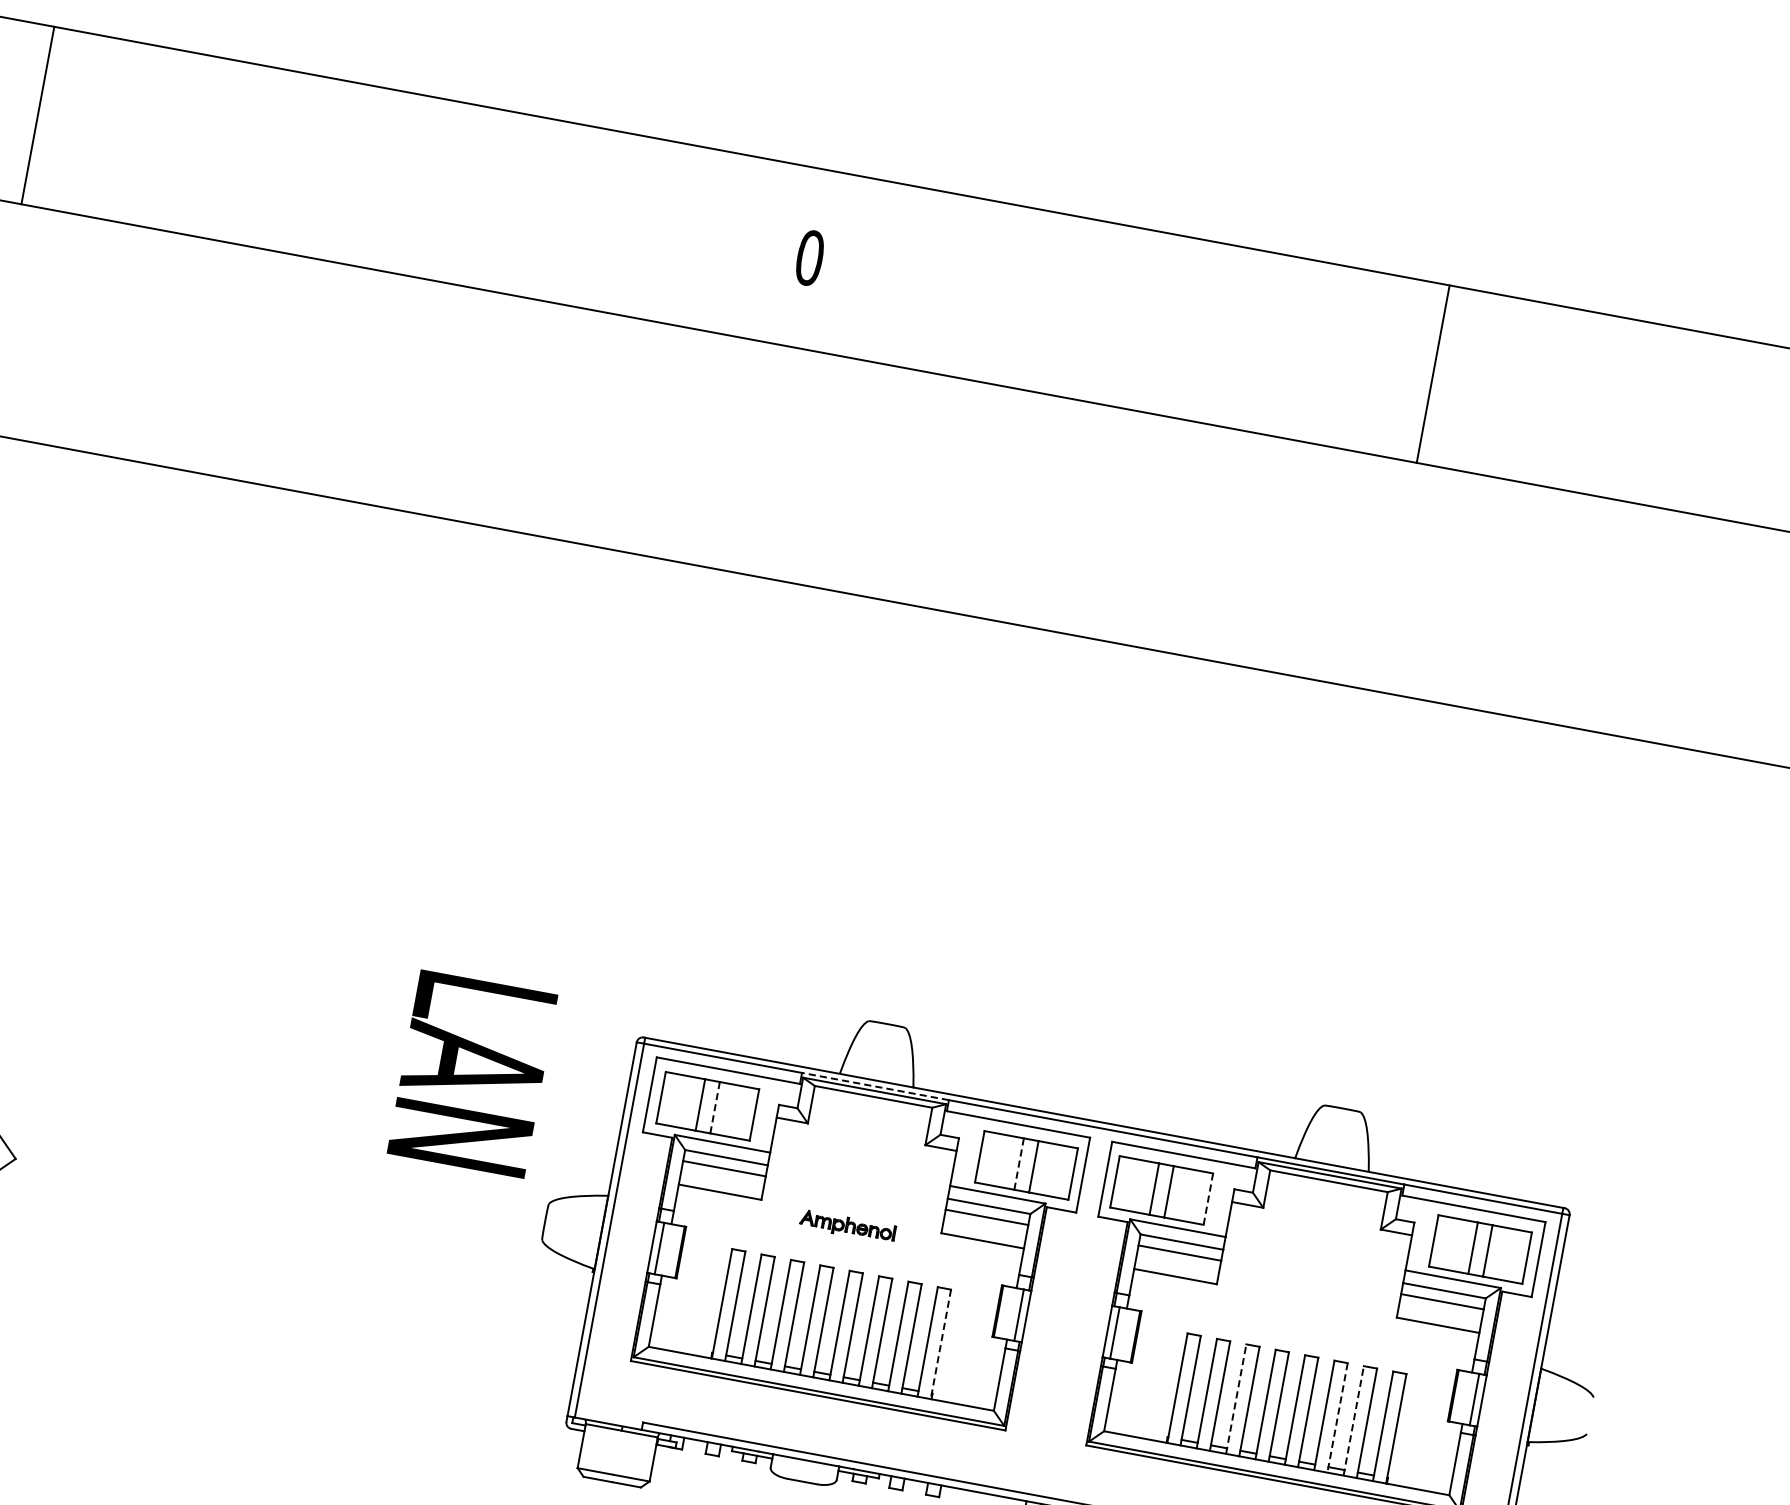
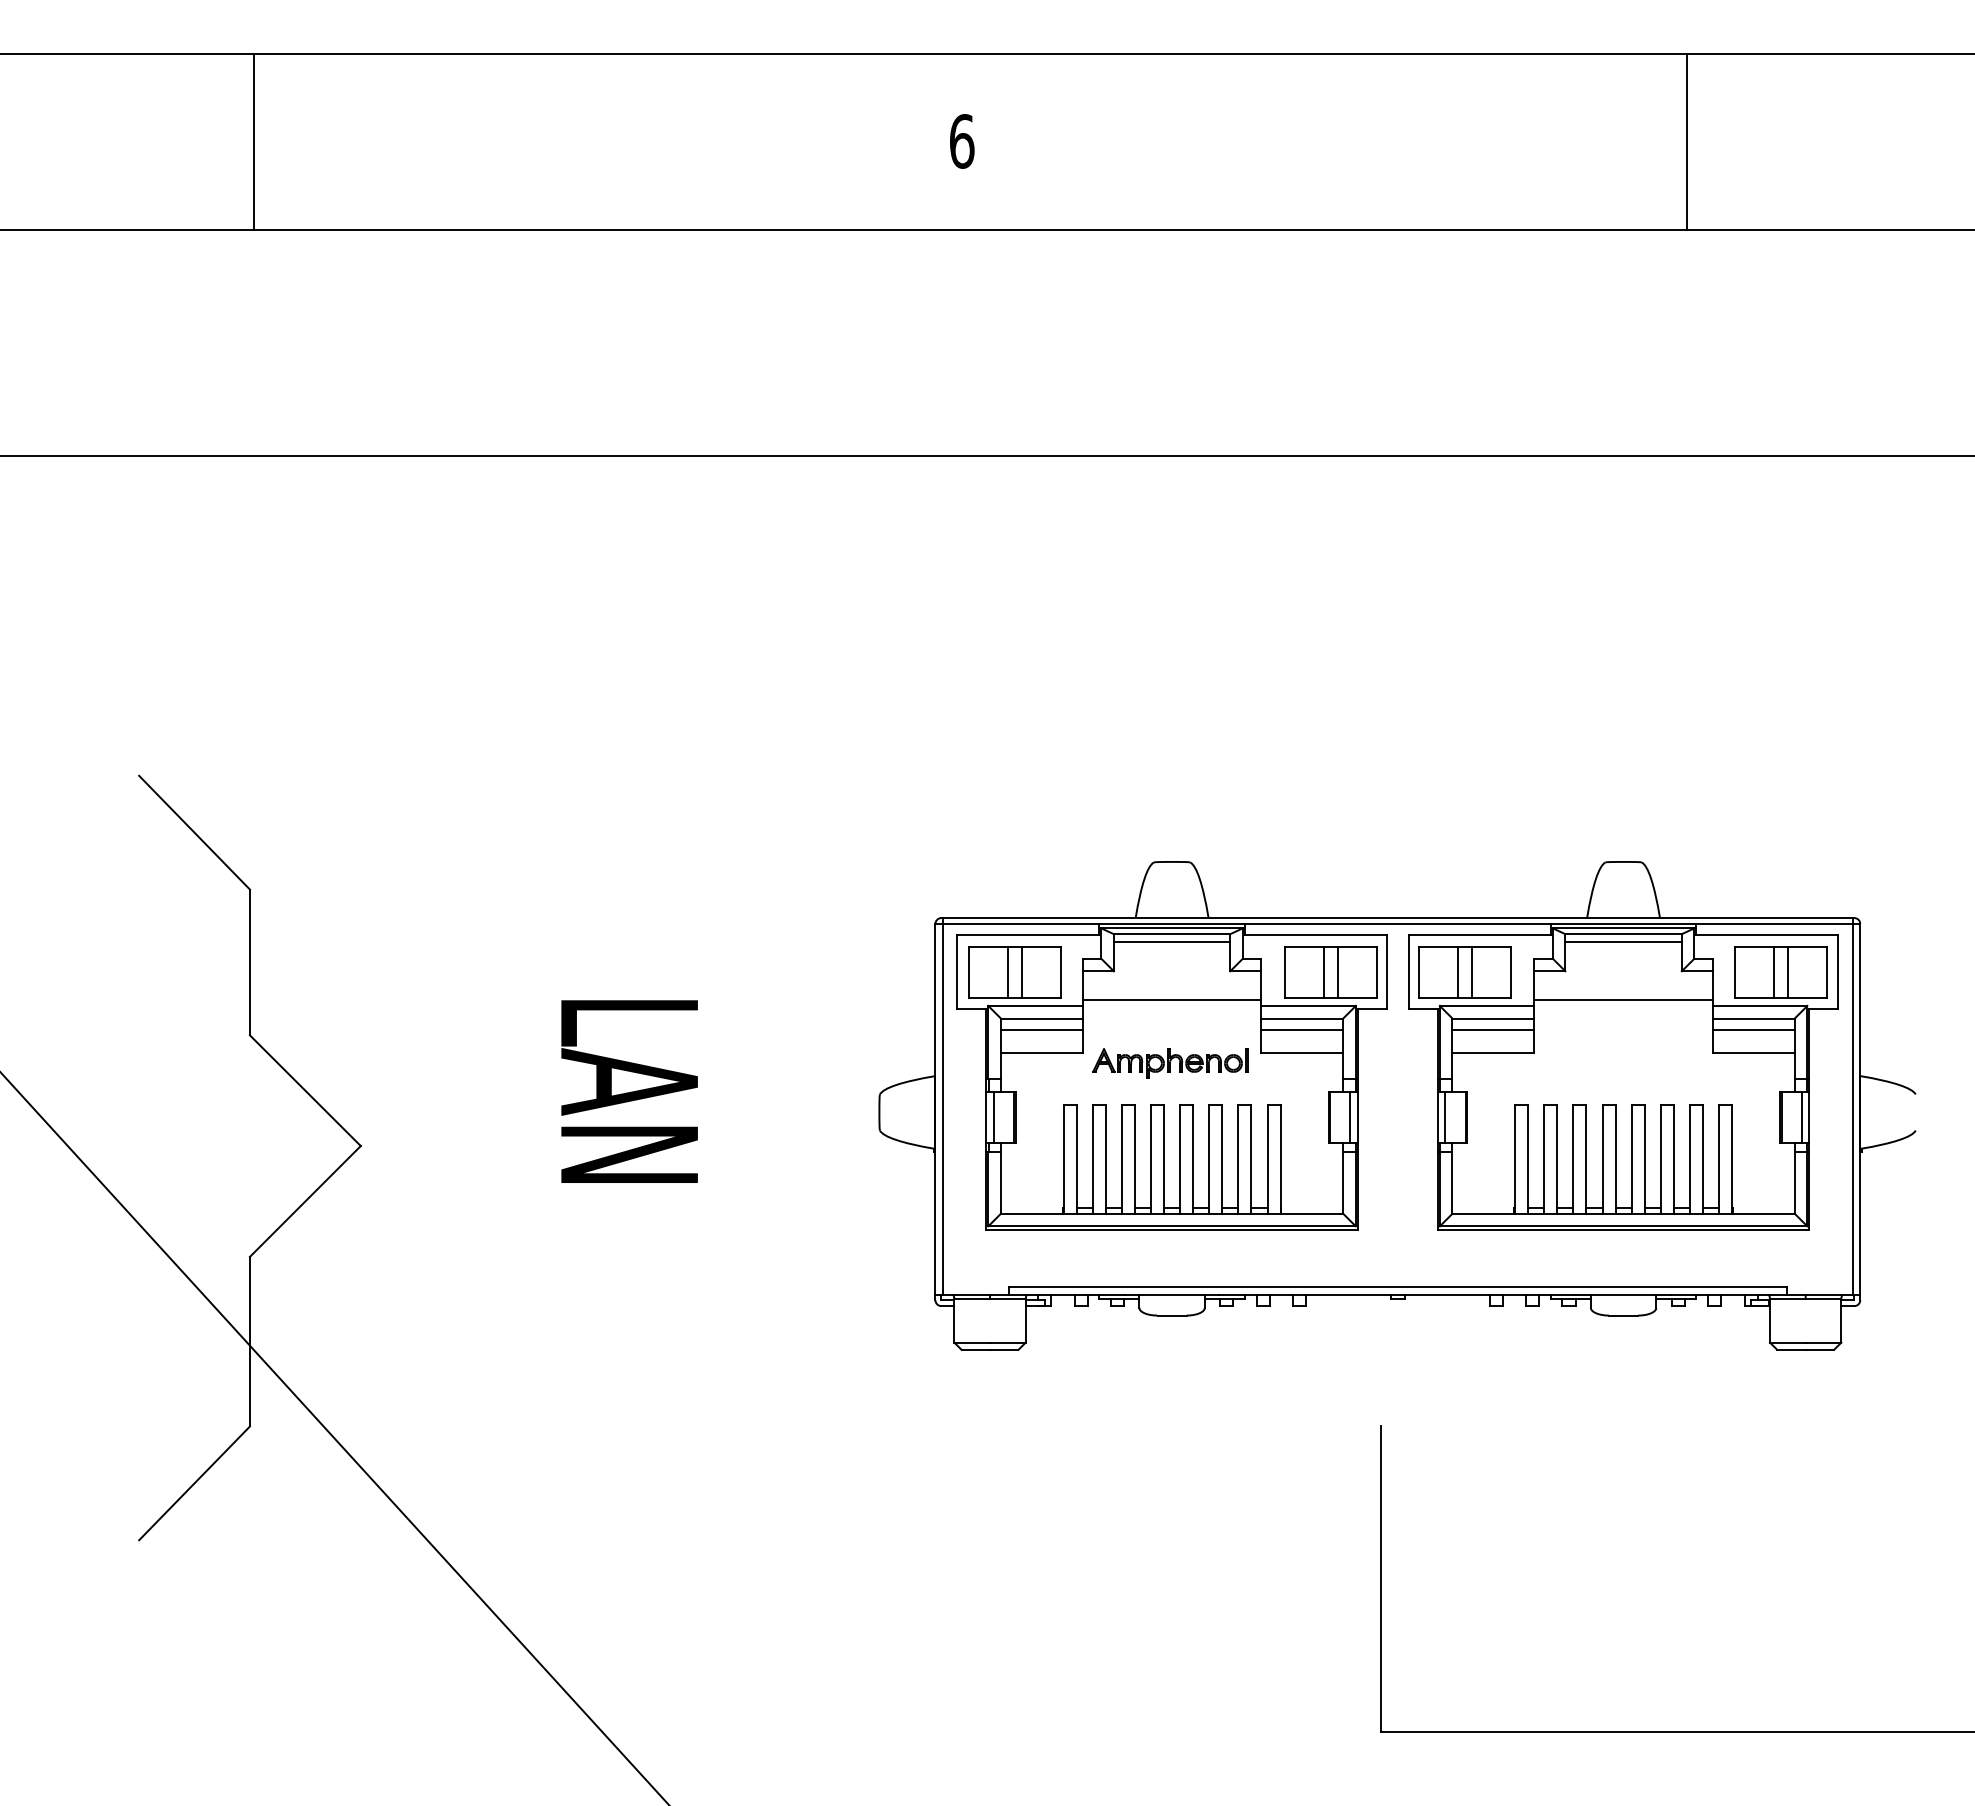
line: (37, 115) -> (253, 141), moved
text: (809, 258) -> (961, 141), 0 -> 6
line: (1433, 373) -> (1687, 141), moved
text: (472, 1073) -> (629, 1091), moved
line: (876, 1086) -> (1172, 923), dashed -> solid
line: (871, 1105) -> (1171, 942), added
line: (715, 1107) -> (1022, 972), dashed -> solid
line: (860, 1163) -> (1171, 1000), added
line: (1018, 1164) -> (1323, 973), dashed -> solid
line: (1327, 1189) -> (1623, 942), added
line: (1208, 1198) -> (1511, 972), dashed -> solid
part: (847, 1227) -> (1170, 1063), size x1.67
line: (1316, 1248) -> (1623, 1000), added
line: (940, 1344) -> (1280, 1159), dashed -> solid
line: (1236, 1398) -> (1573, 1158), dashed -> solid
line: (1337, 1417) -> (1673, 1159), dashed -> solid
line: (1353, 1419) -> (1689, 1158), dashed -> solid

